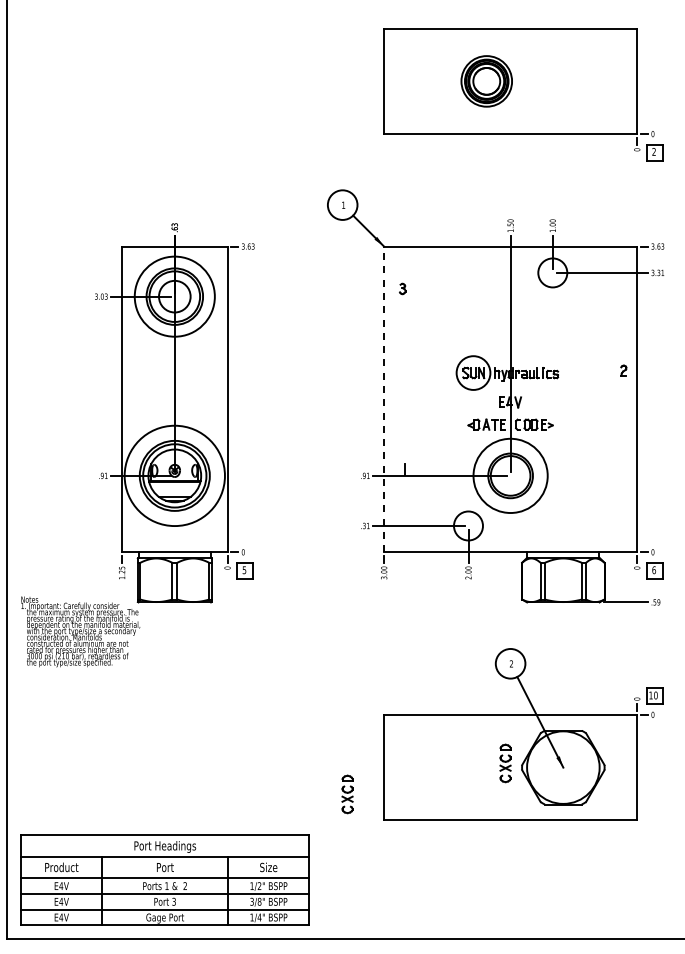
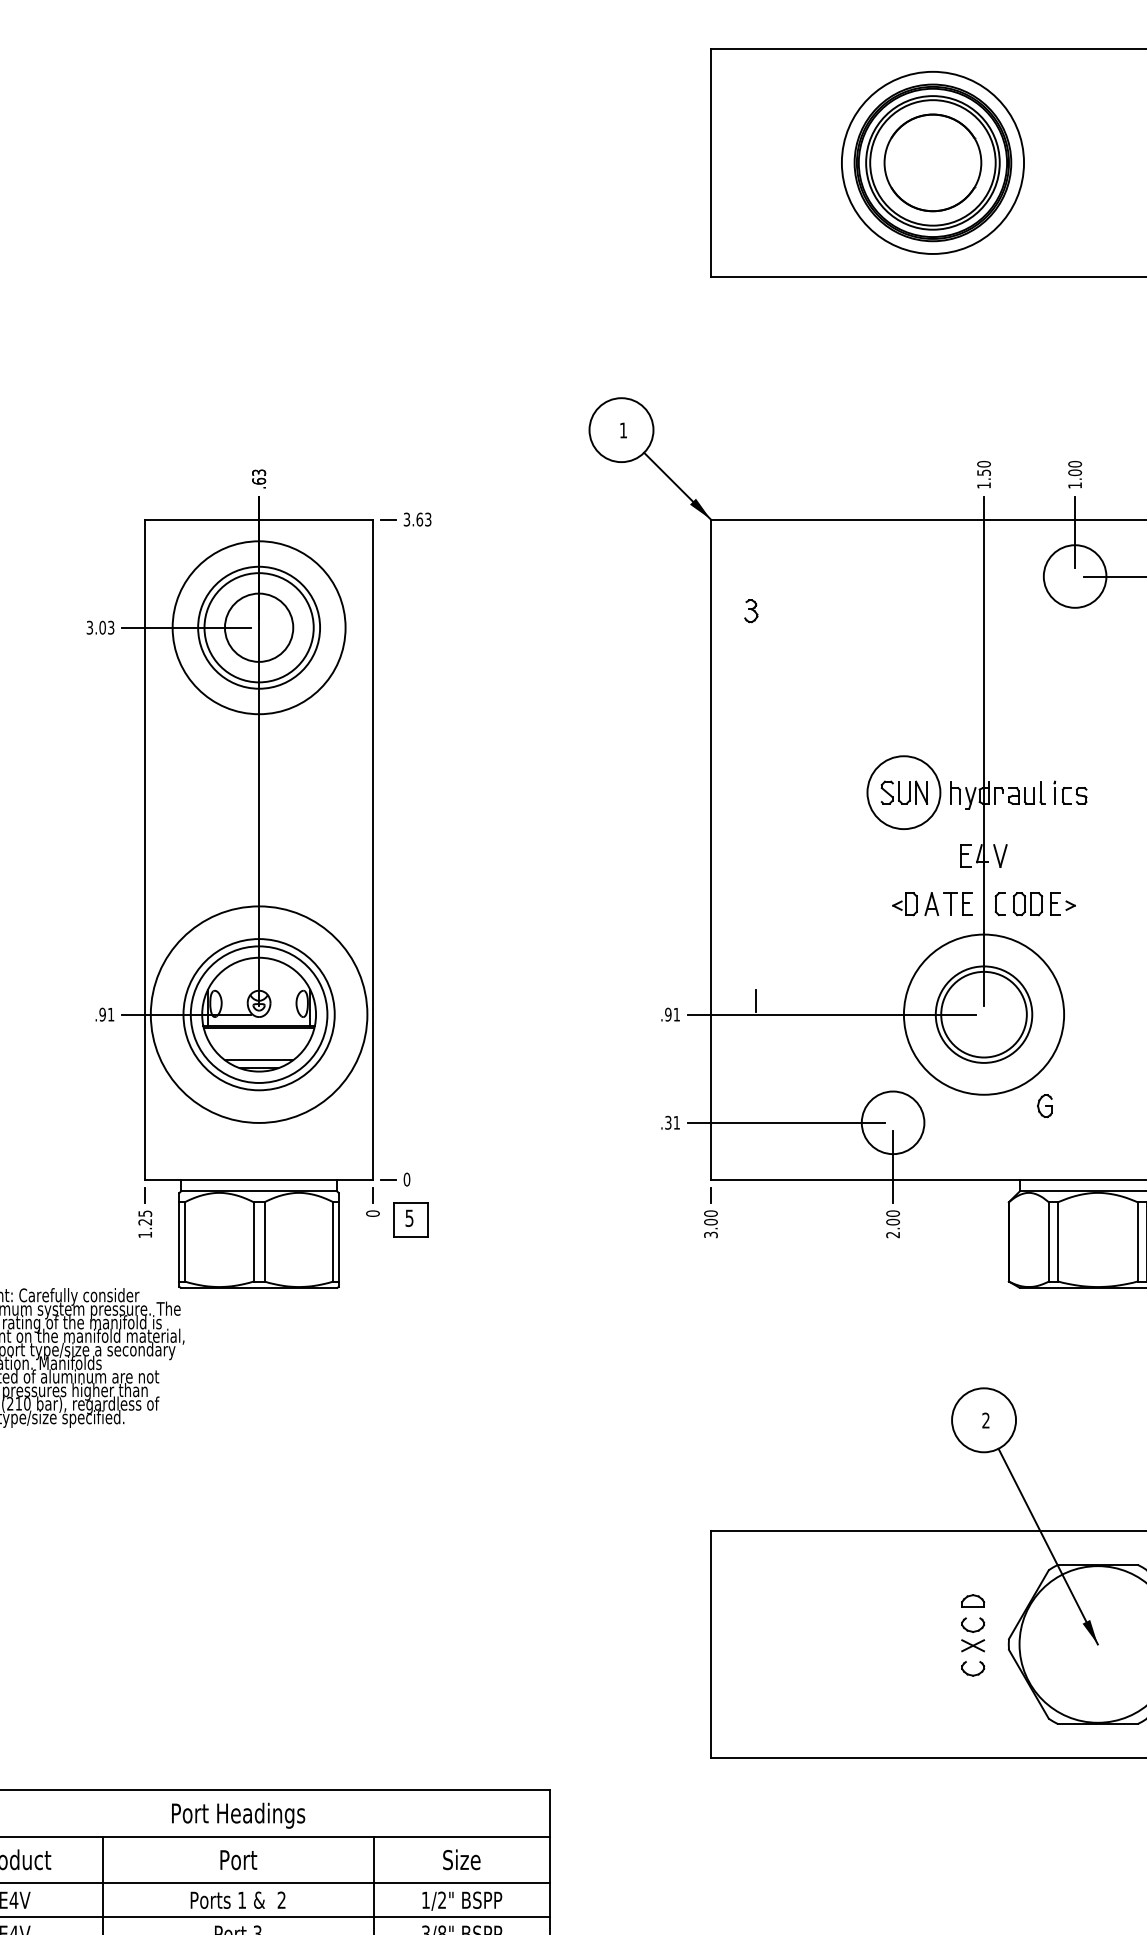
part: (486, 81) -> (931, 163), size x1.67
line: (384, 399) -> (711, 849), dashed -> solid
part: (538, 518) -> (1044, 1106), added
part: (347, 794) -> (631, 1702), removed

